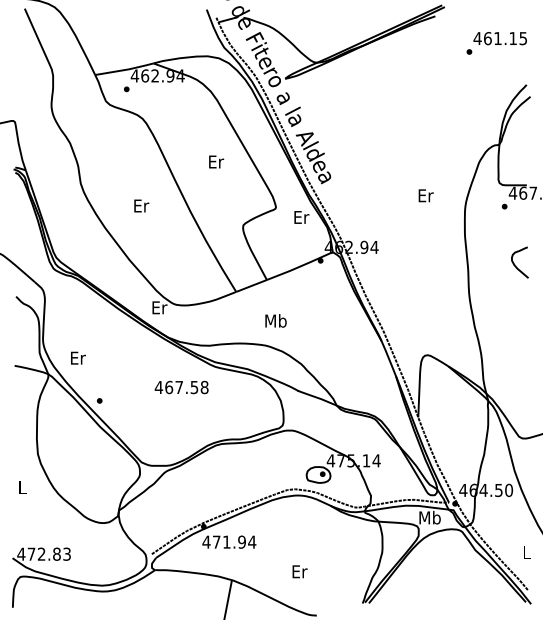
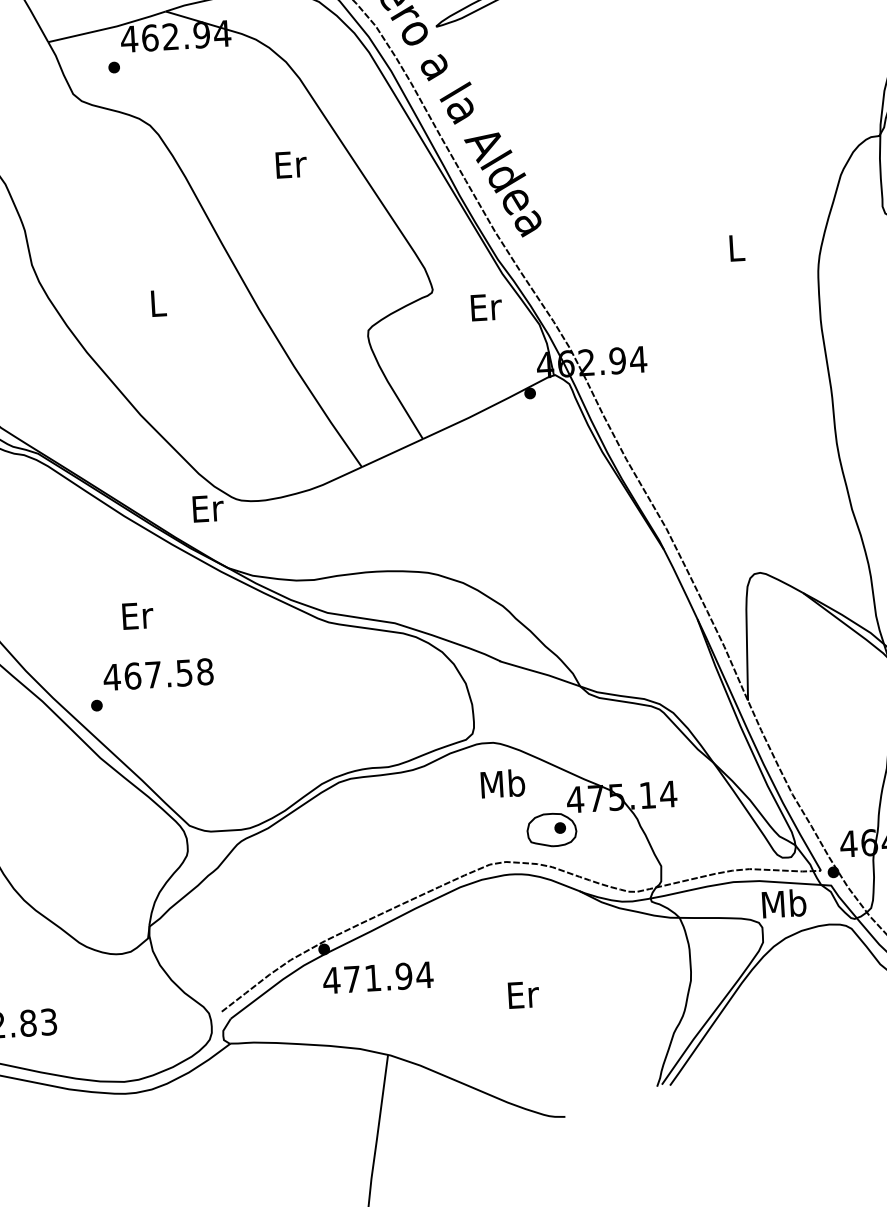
text: (216, 161) -> (291, 163), moved
text: (425, 195) -> (735, 247), Er -> L
text: (141, 205) -> (158, 302), Er -> L
text: (275, 320) -> (501, 783), moved
text: (78, 357) -> (138, 614), moved
text: (181, 387) -> (158, 674), moved
text: (299, 571) -> (522, 994), moved

